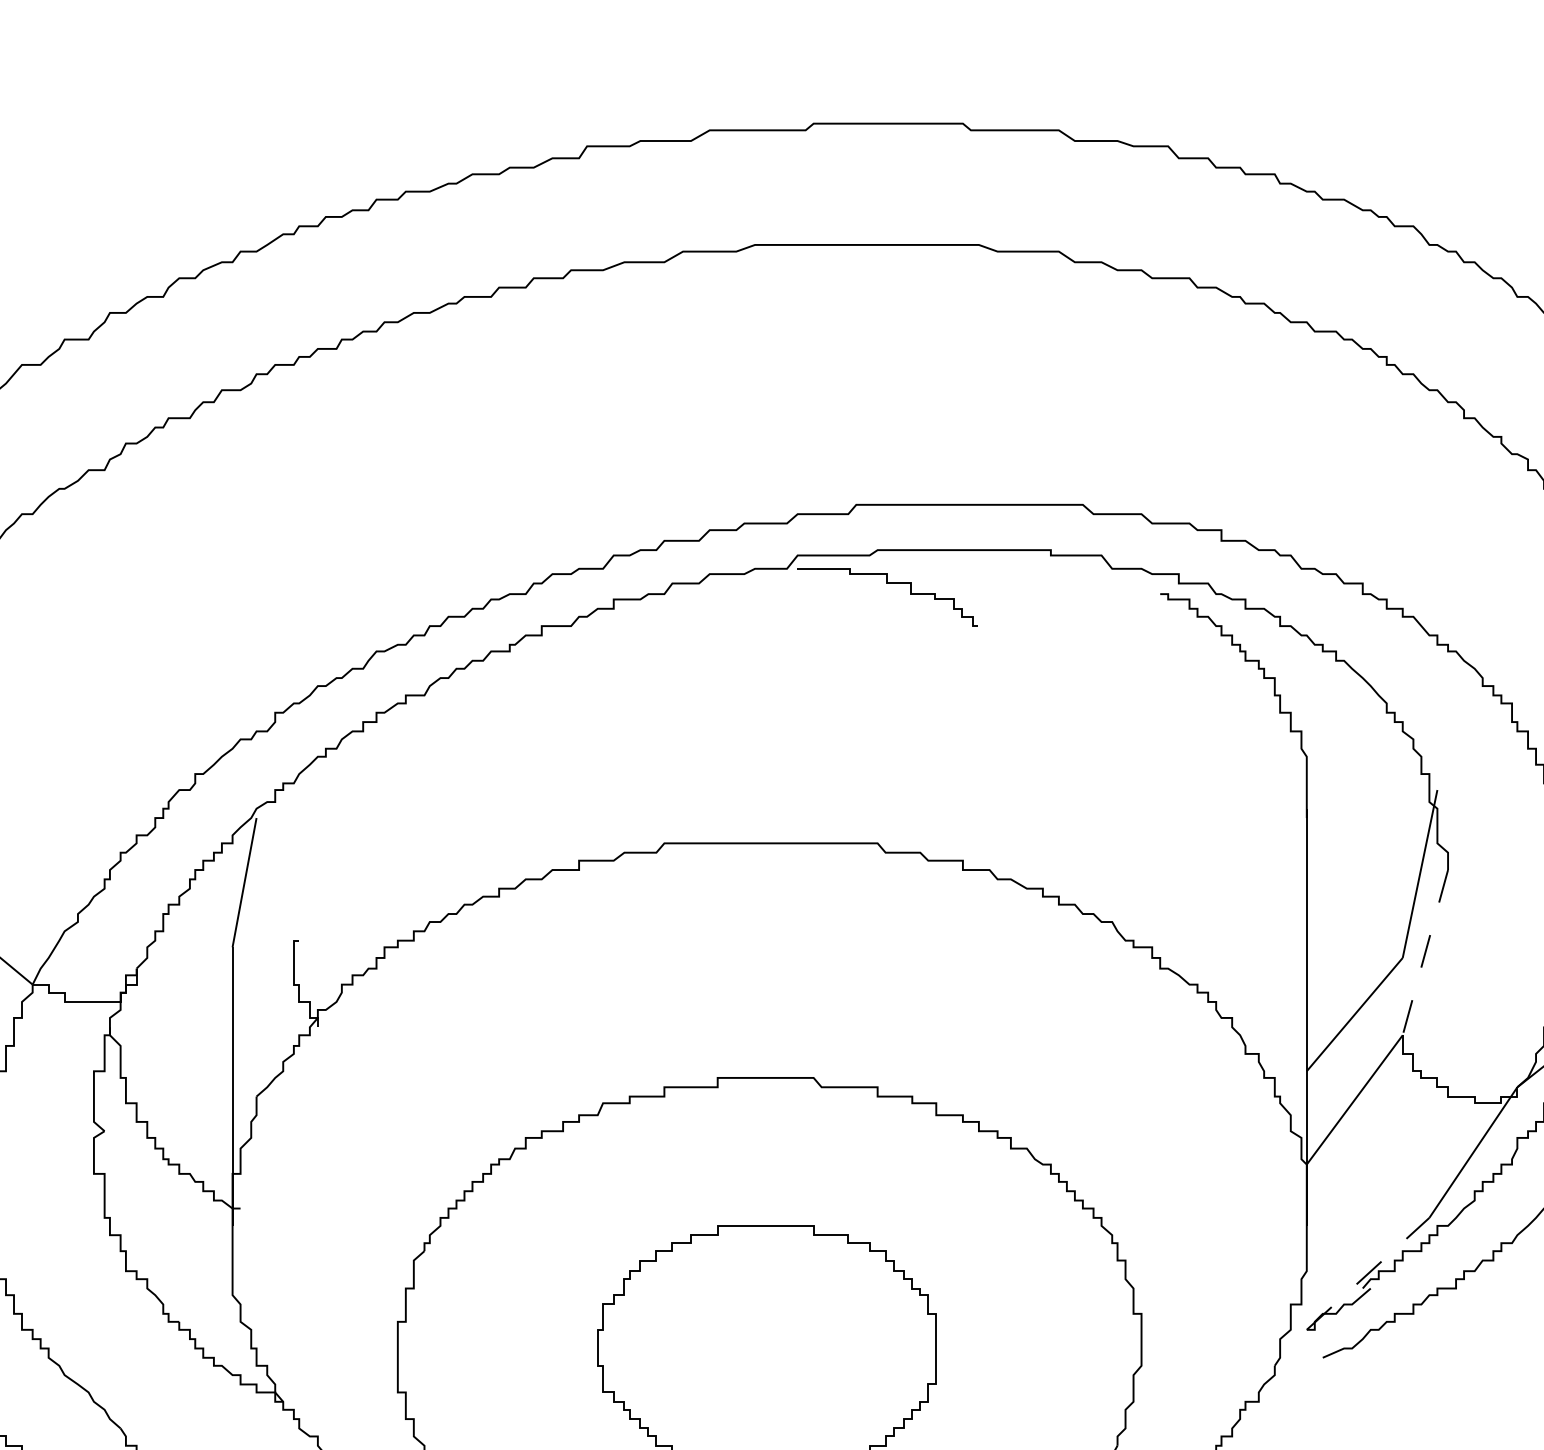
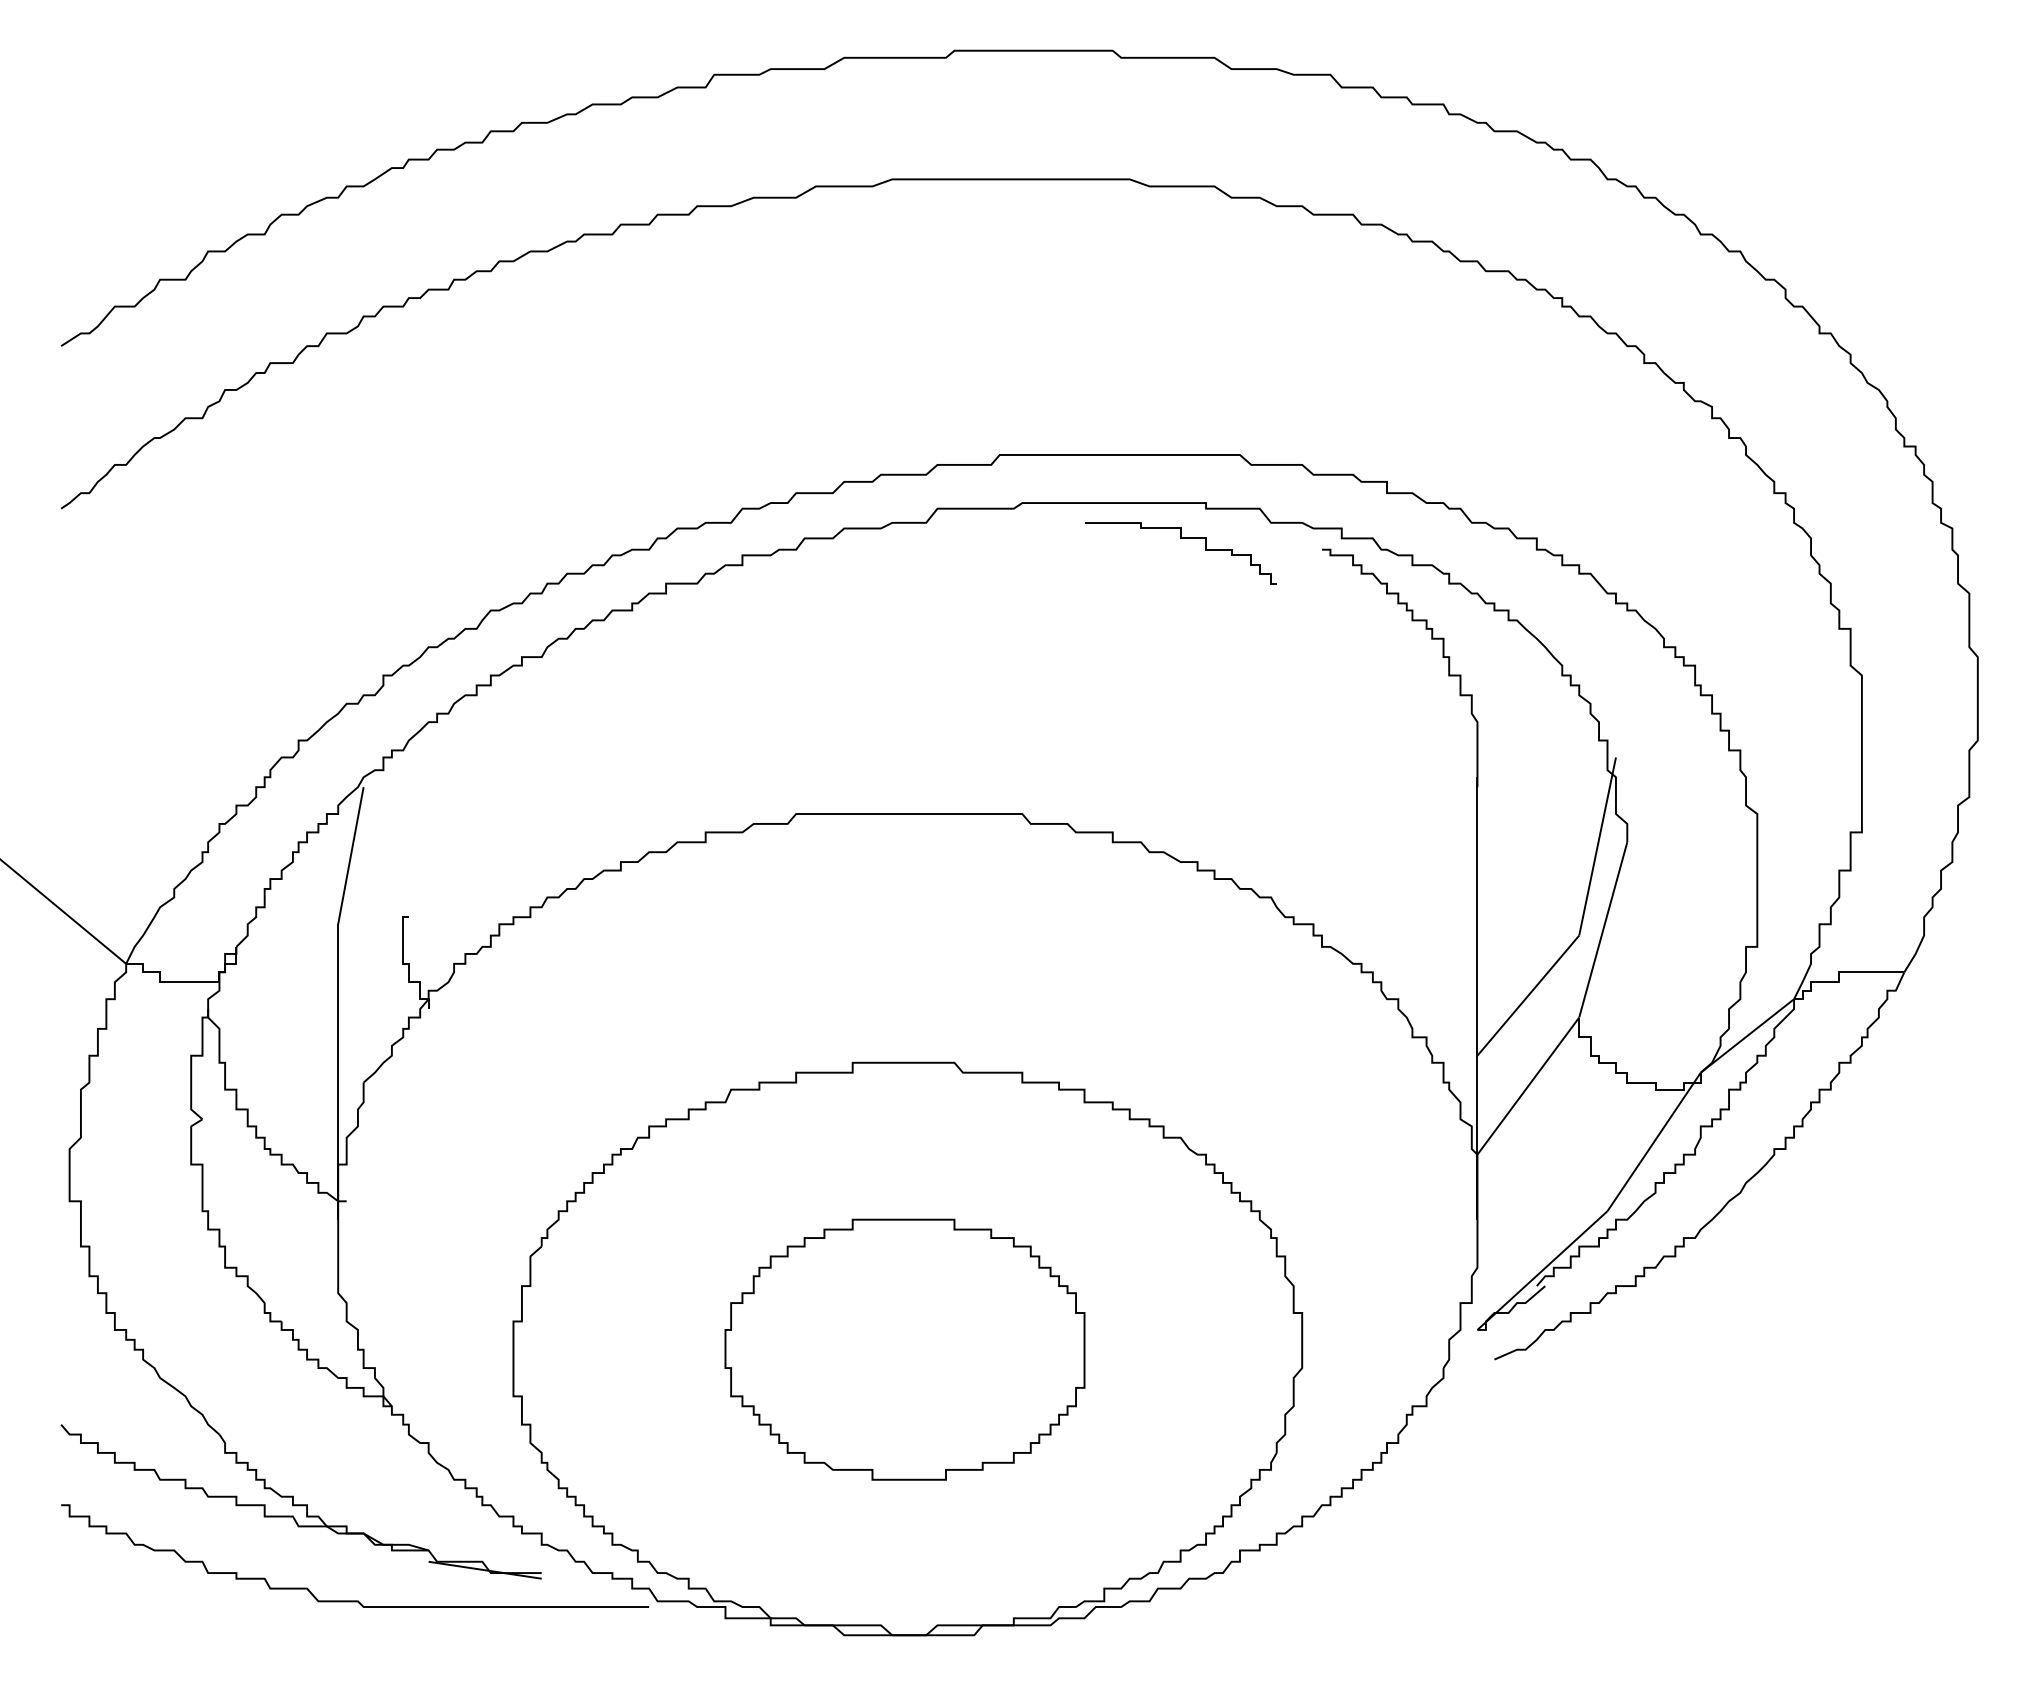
curve: (887, 583) -> (1180, 538), moved
line: (1425, 952) -> (1603, 929), dashed -> solid
line: (1368, 1273) -> (1542, 1270), dashed -> solid

